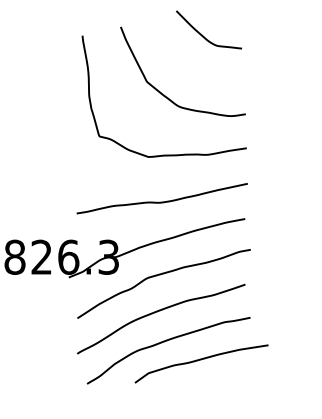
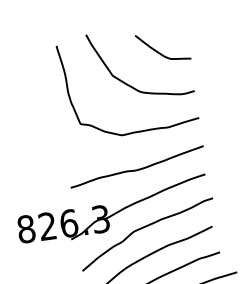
curve: (202, 34) -> (158, 51), moved

